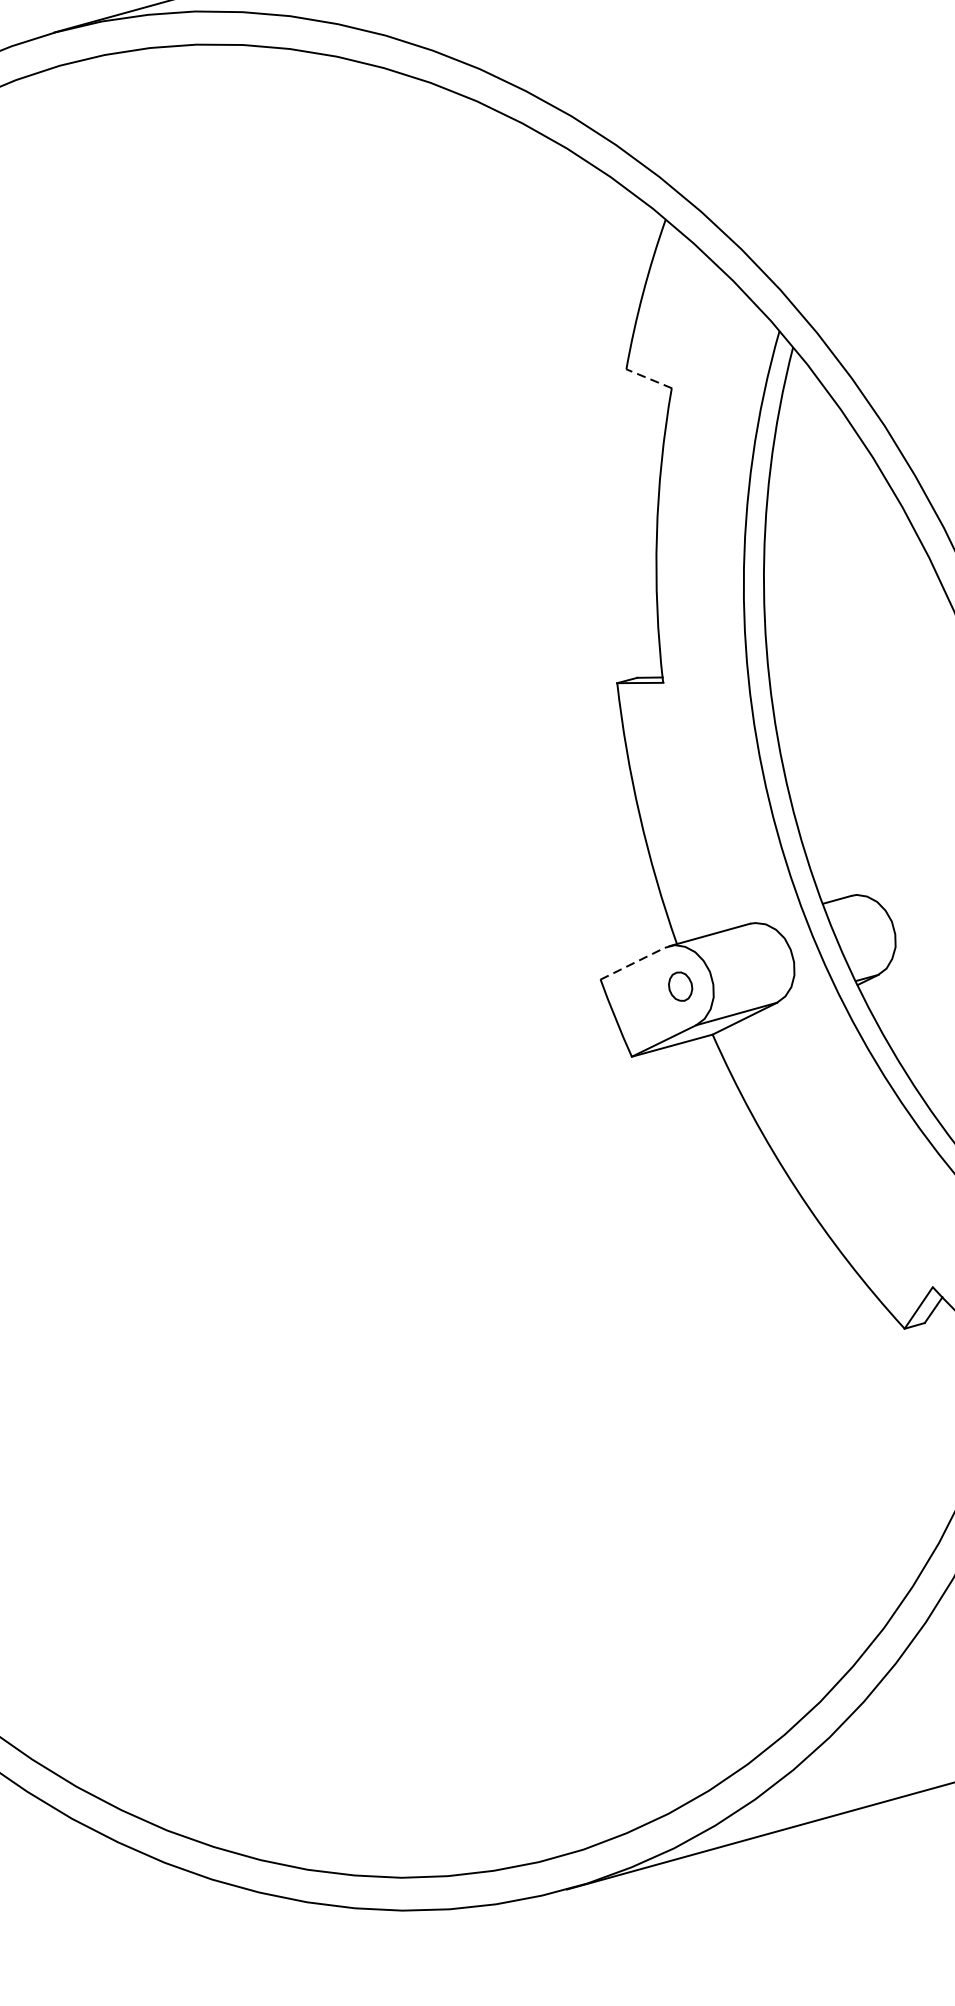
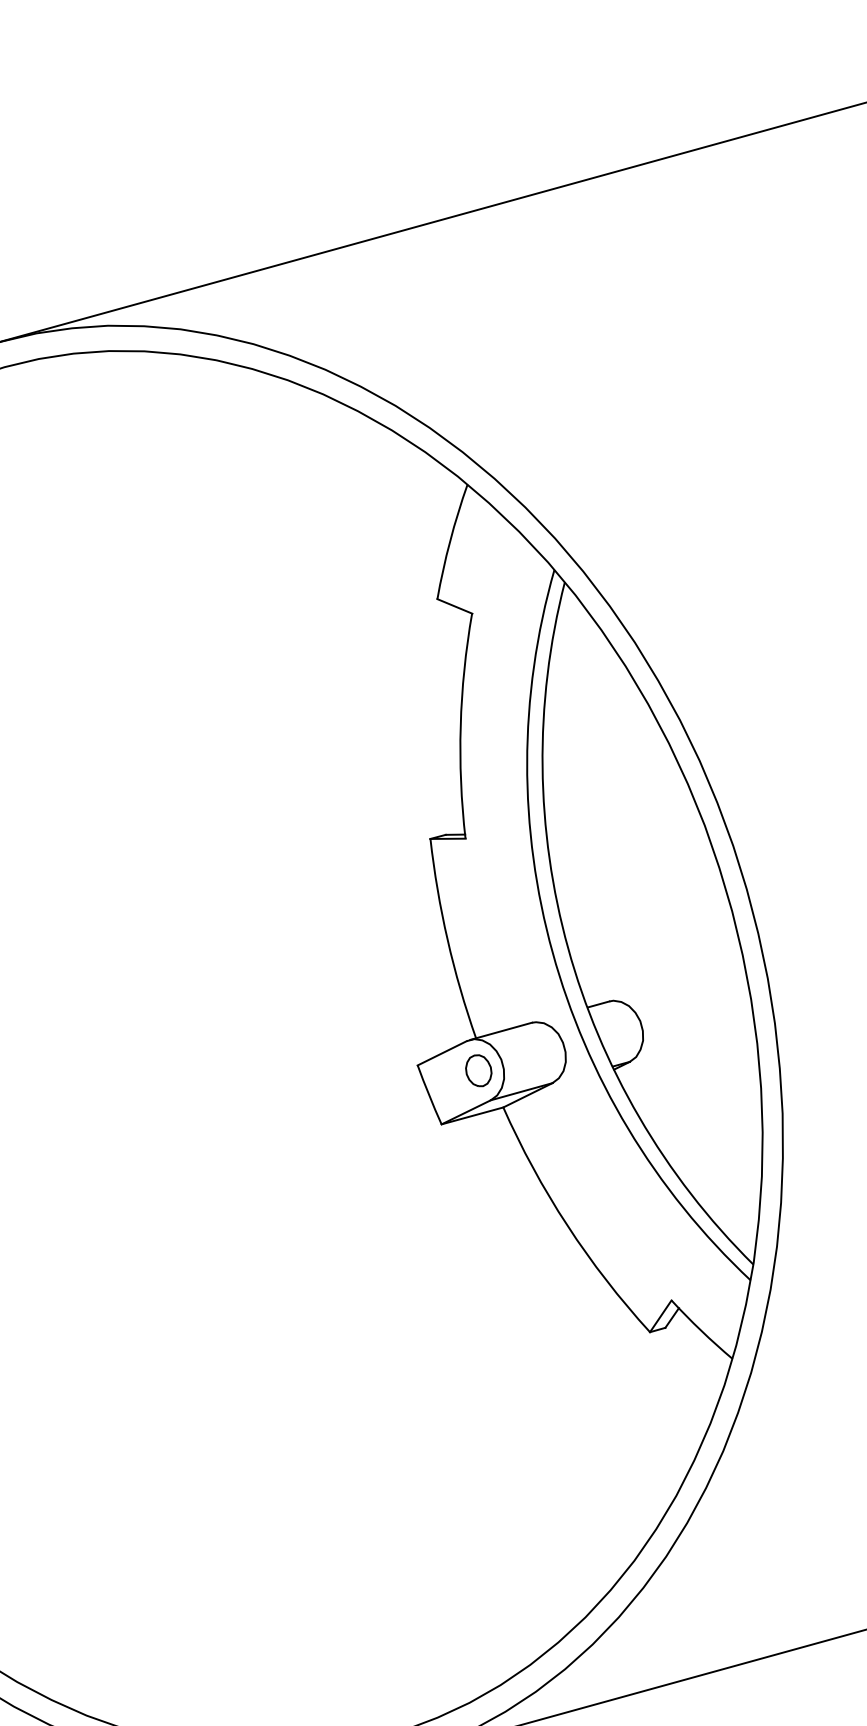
line: (648, 378) -> (454, 606), dashed -> solid
line: (633, 963) -> (442, 1053), dashed -> solid
part: (680, 986) -> (478, 1070), size x1.43

